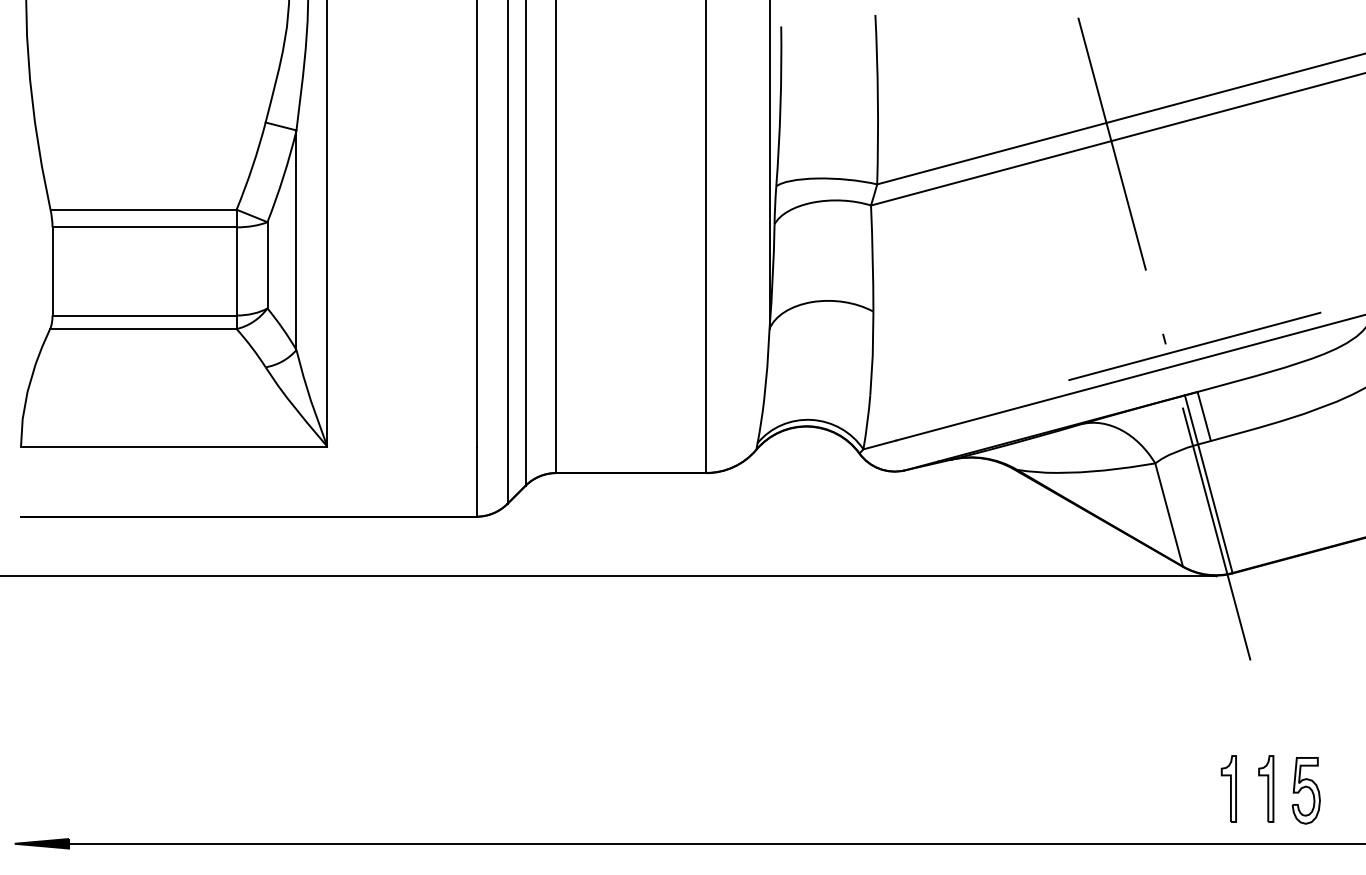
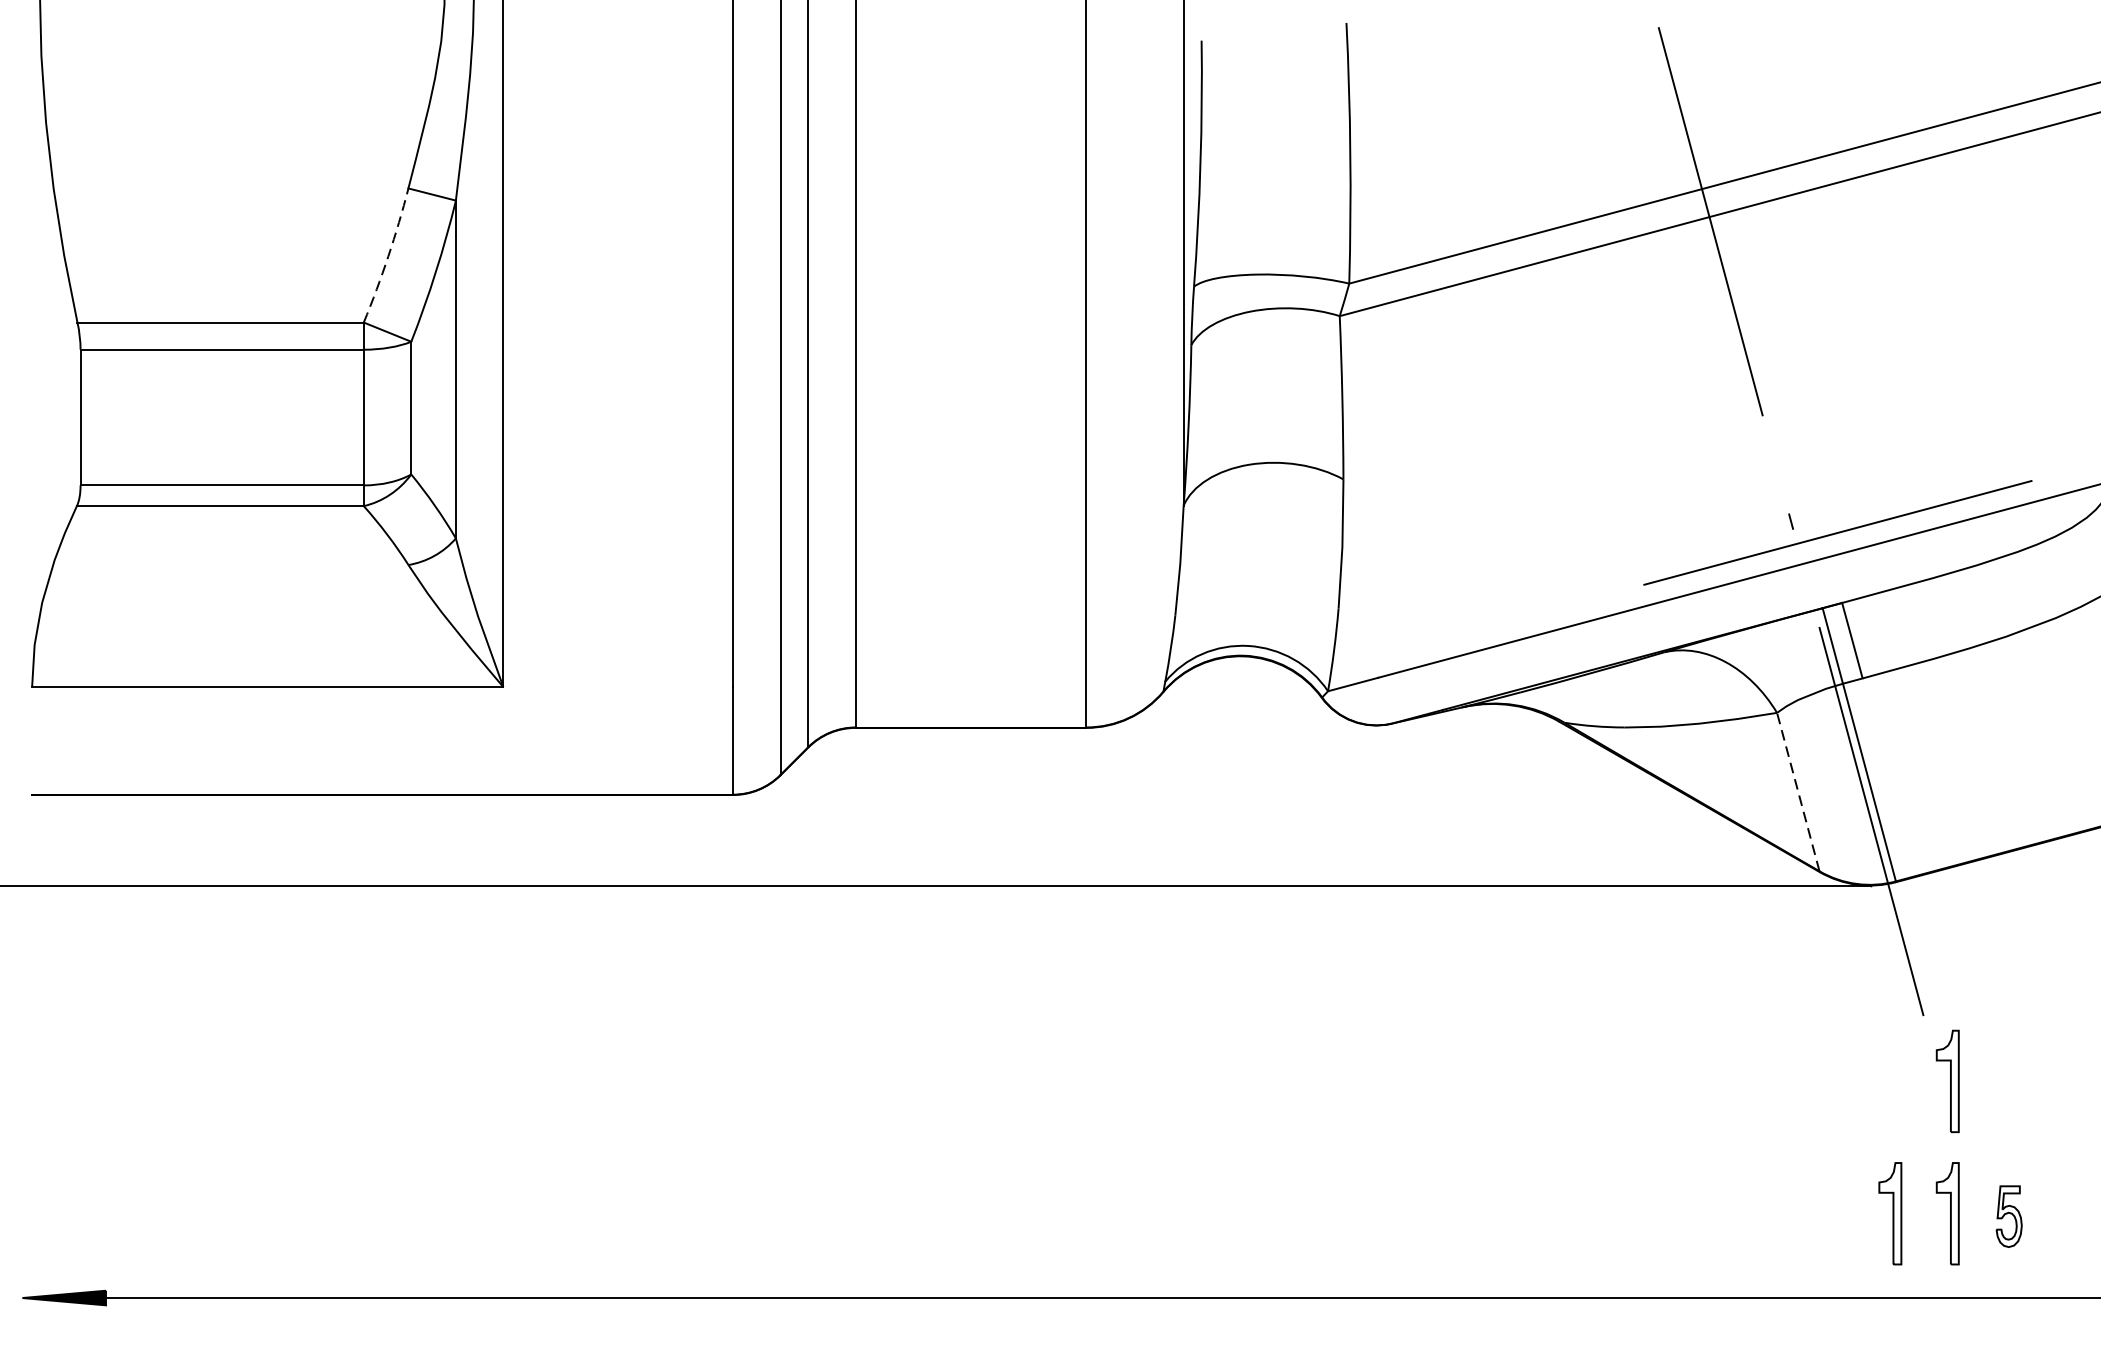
arc: (252, 166) -> (388, 256), solid -> dashed
line: (1168, 514) -> (1797, 791), solid -> dashed
part: (1266, 702) -> (1948, 1080), added
part: (1305, 790) -> (2008, 1216), size x0.6

